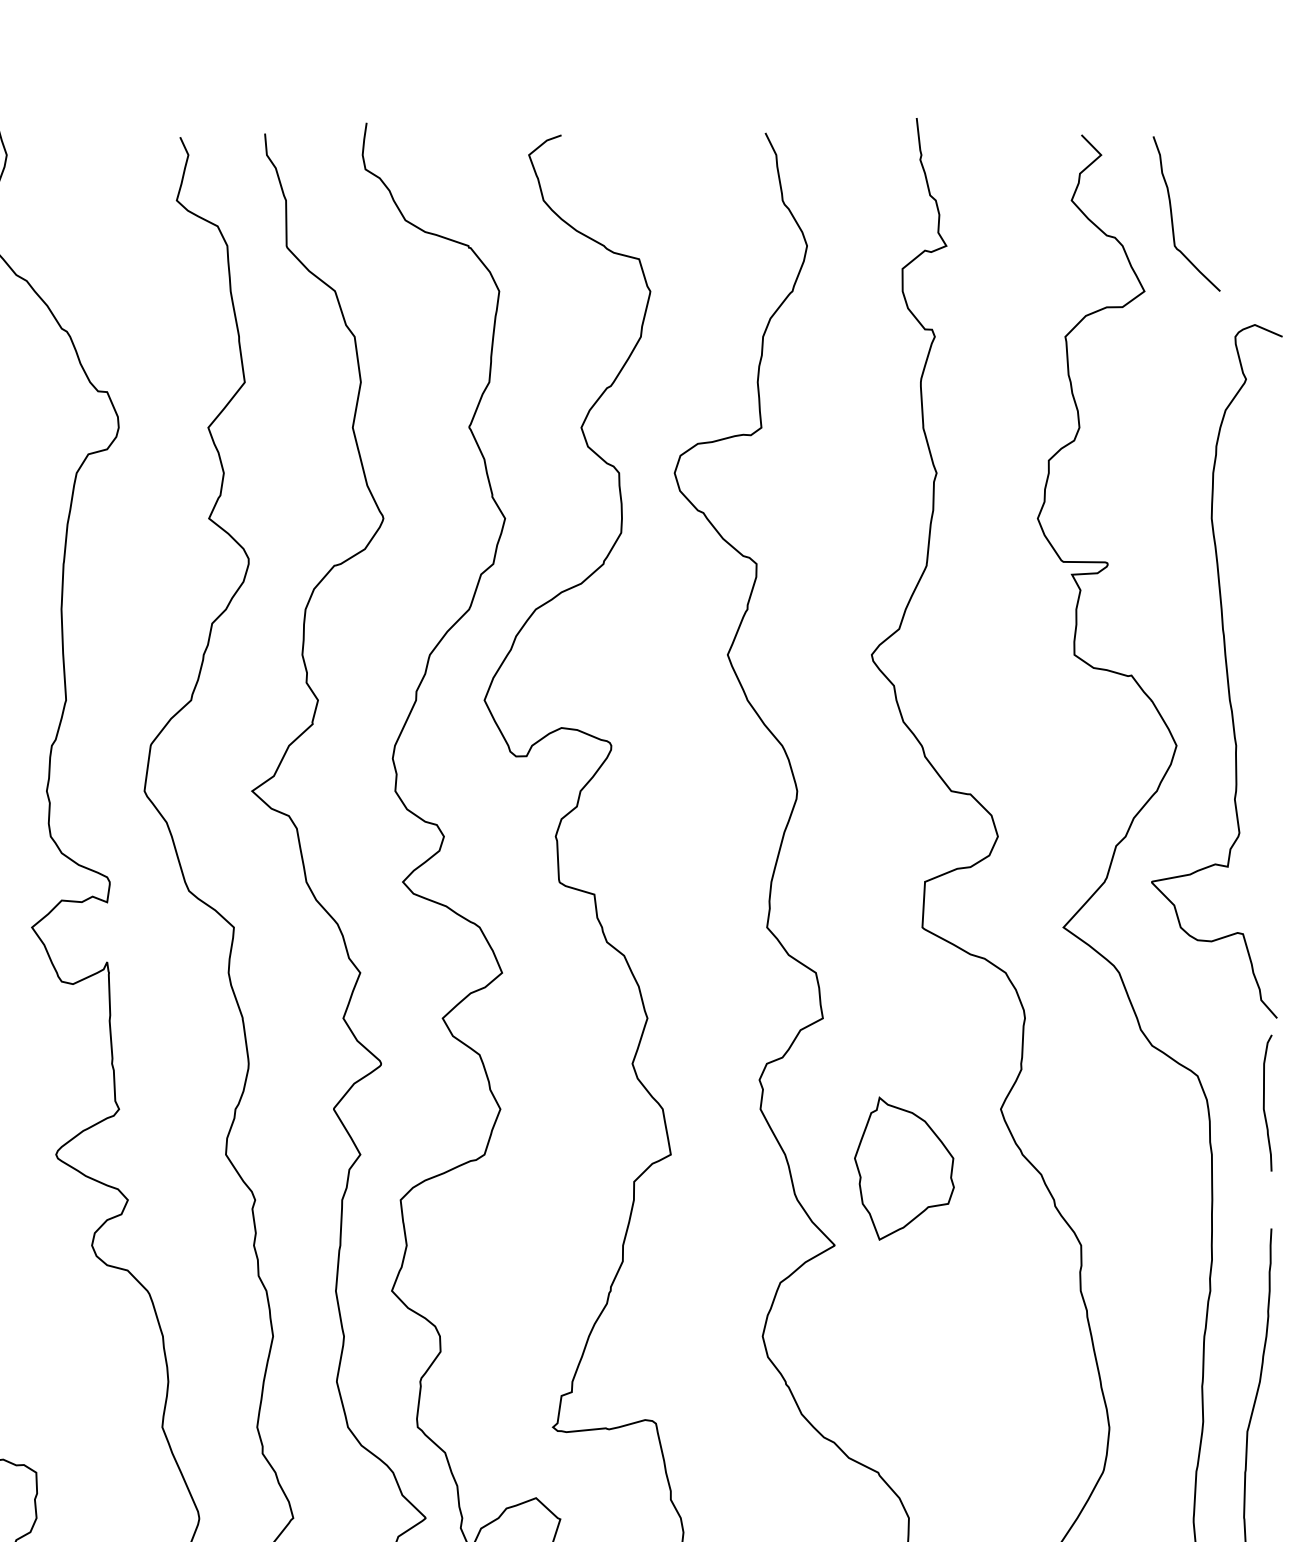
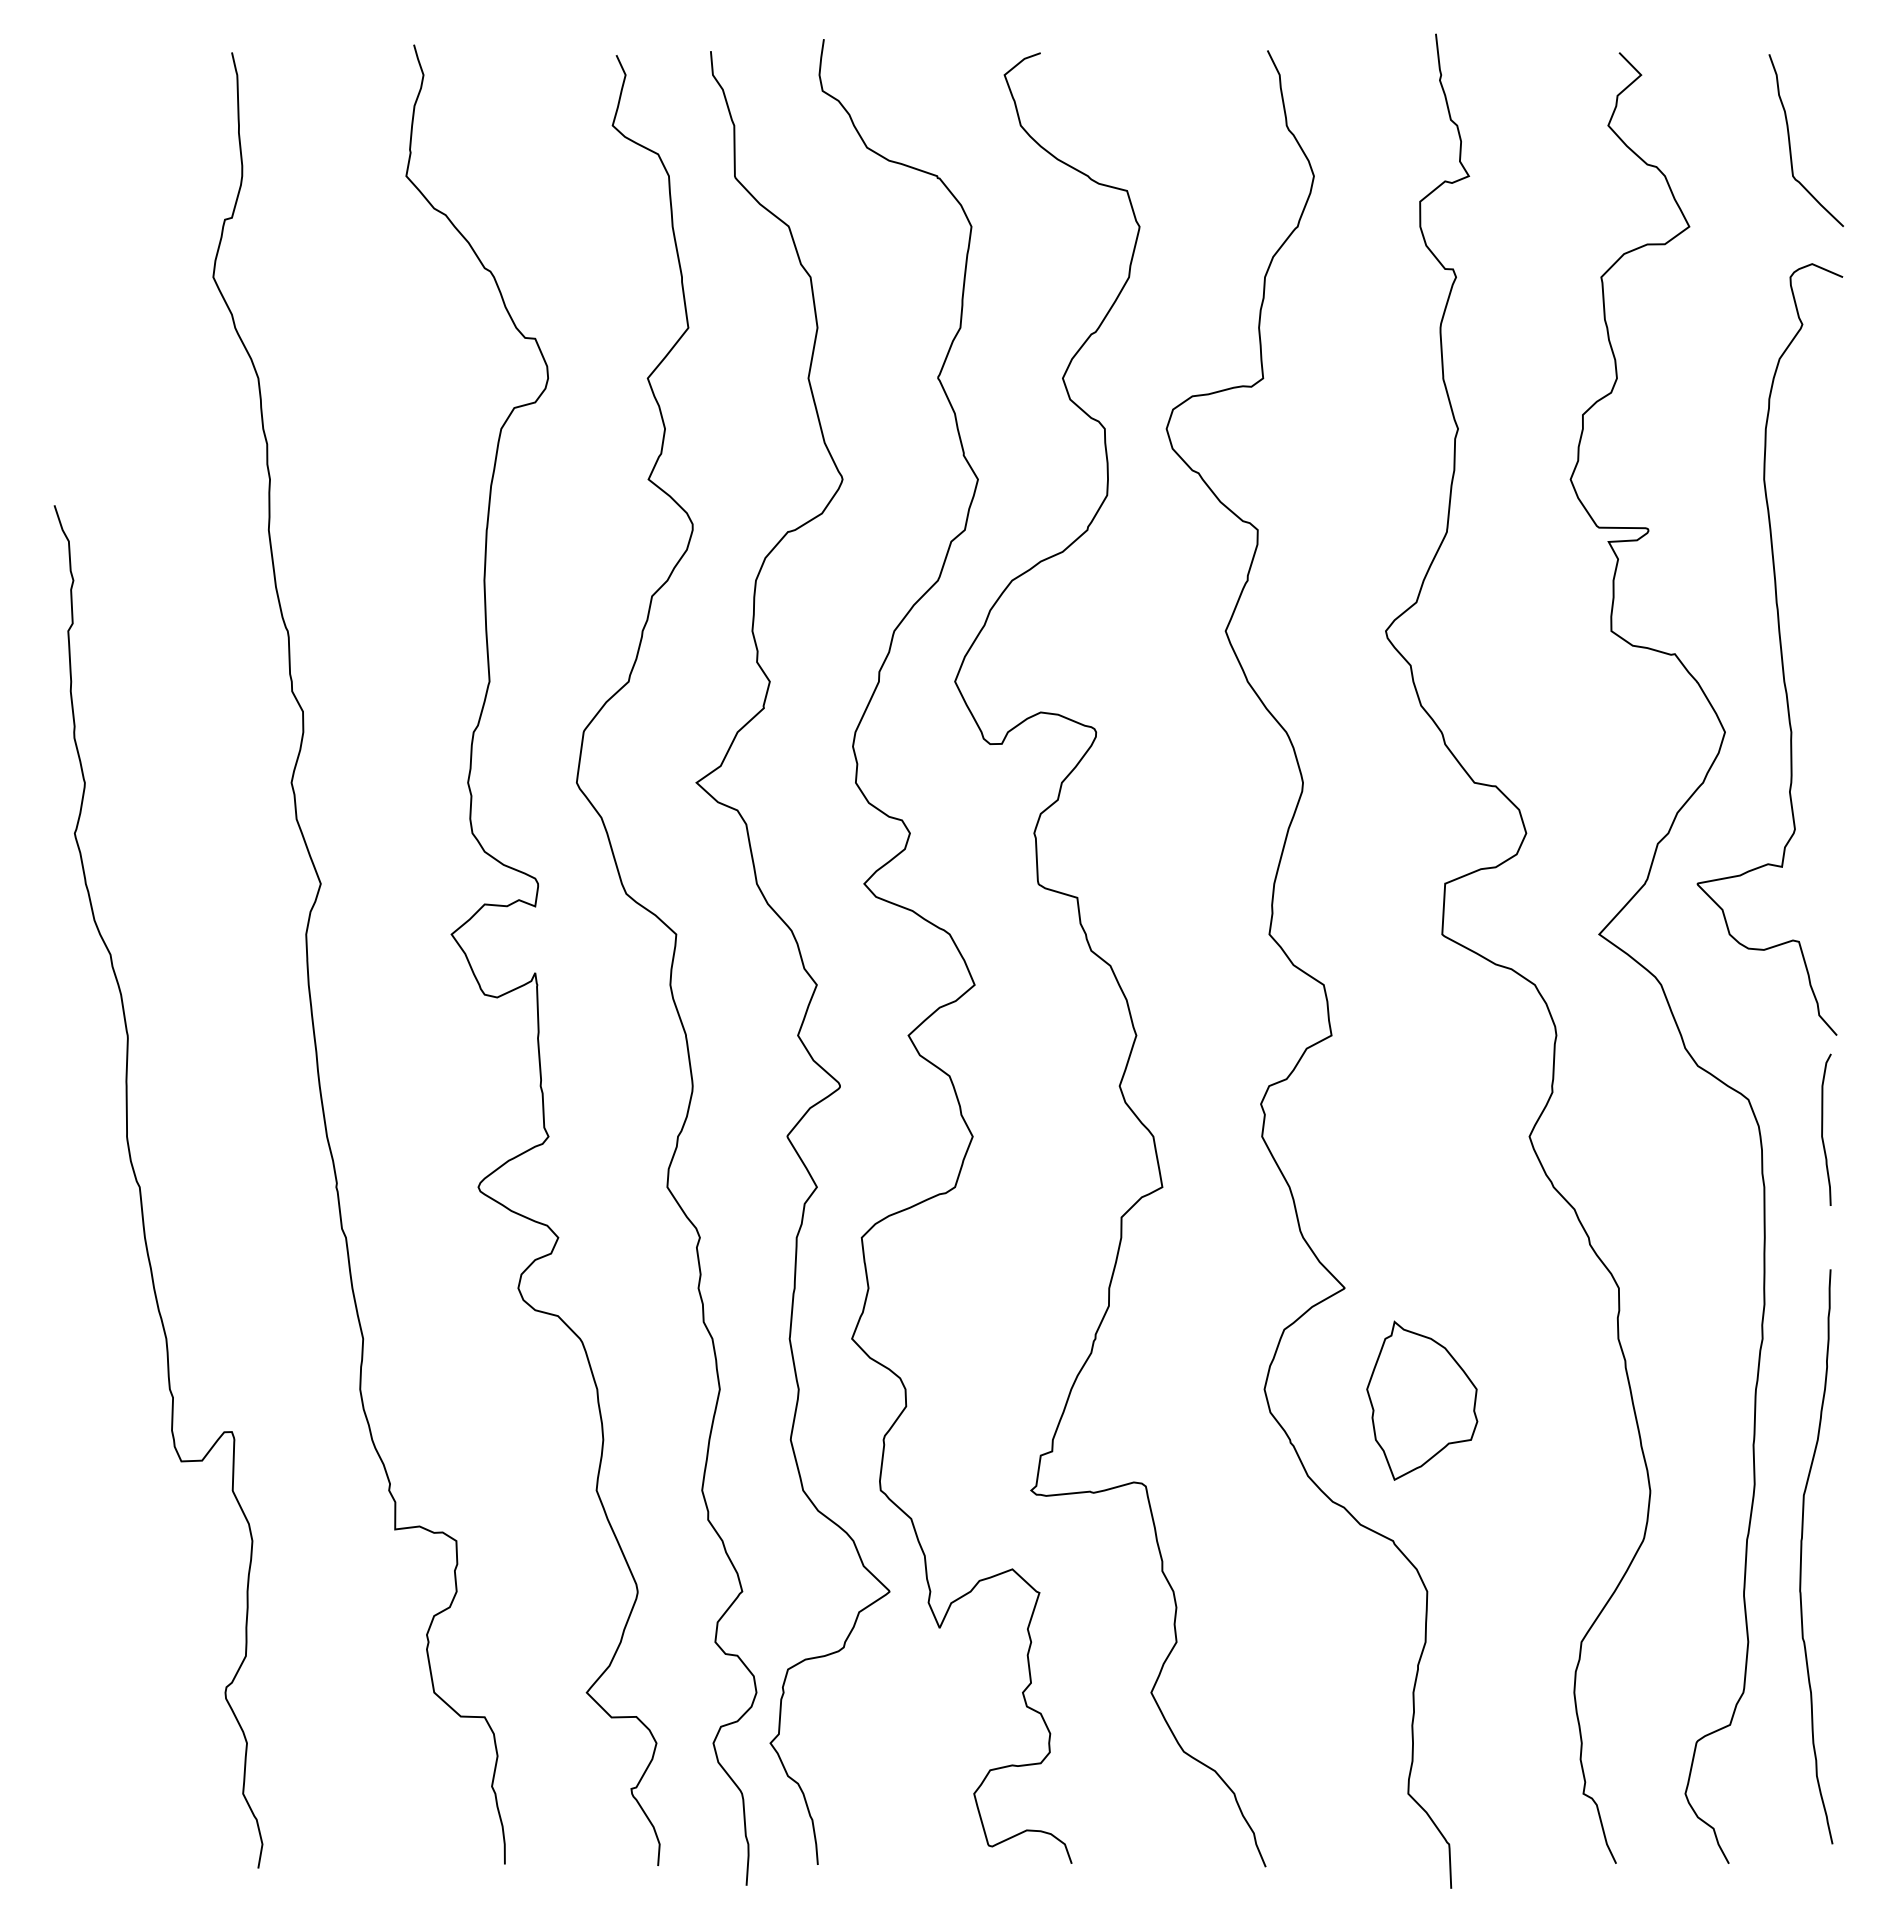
curve: (1172, 213) -> (1790, 140), moved
part: (904, 1168) -> (1422, 1400), moved

